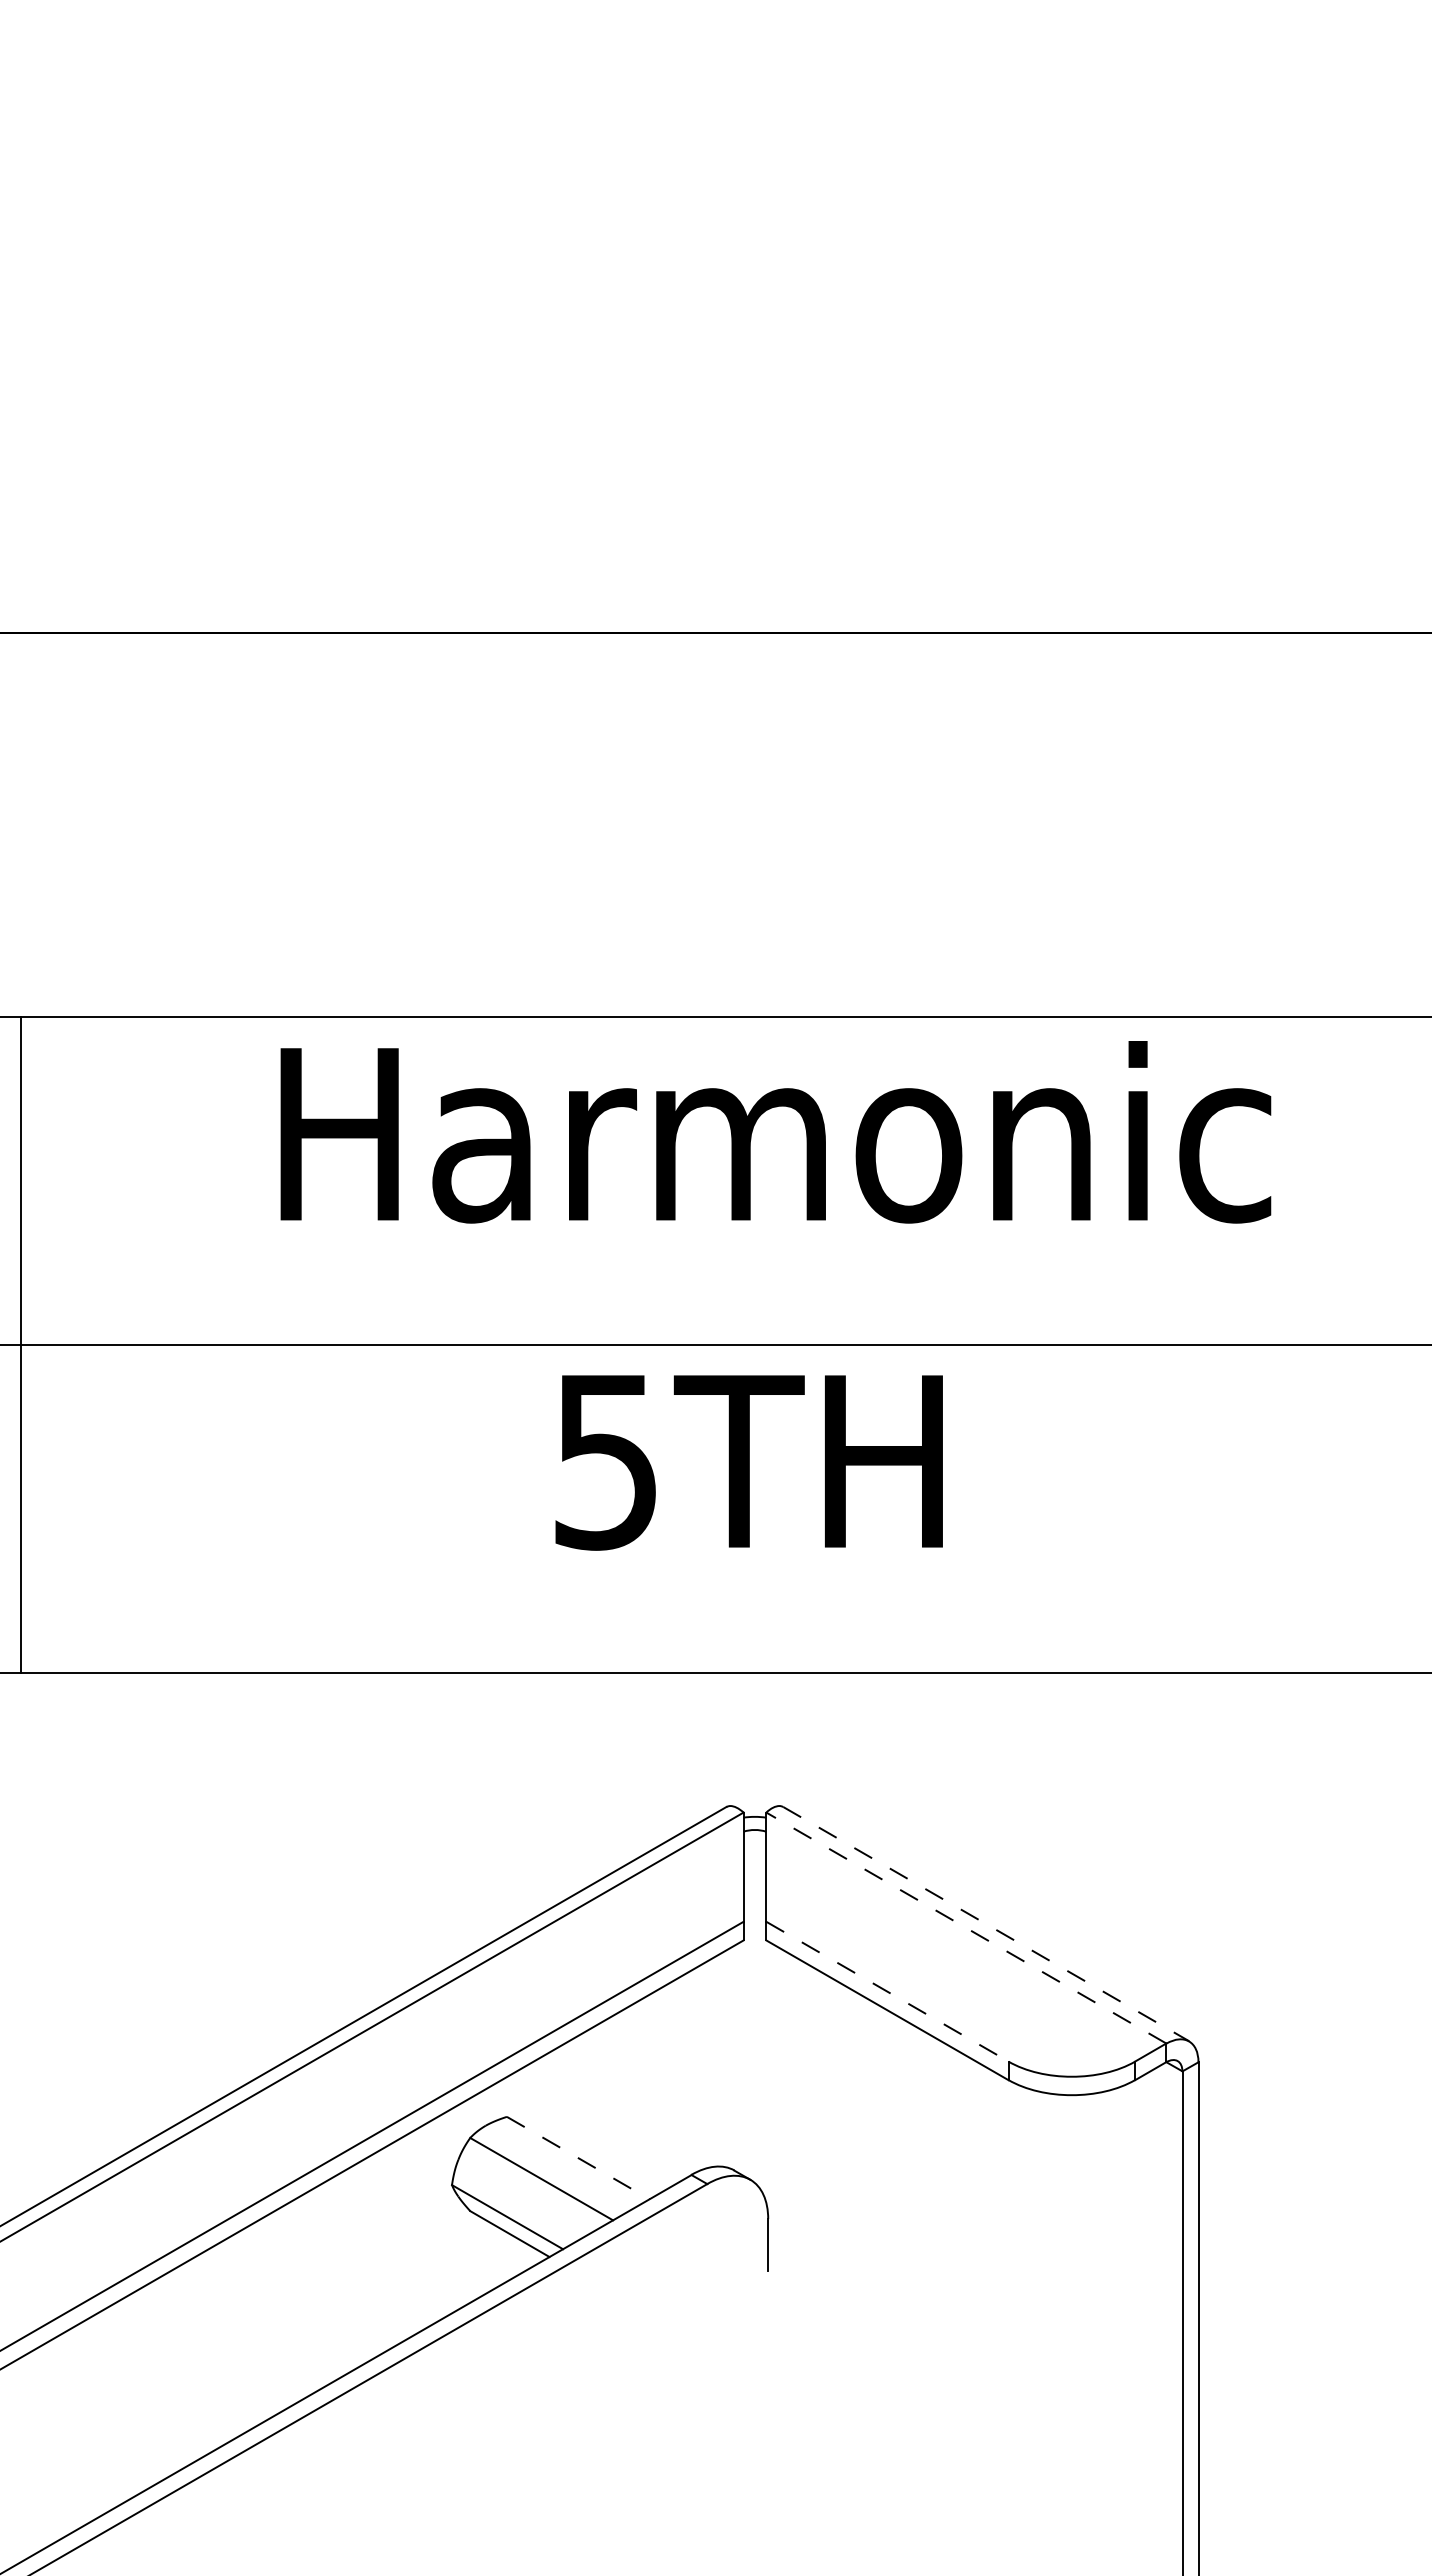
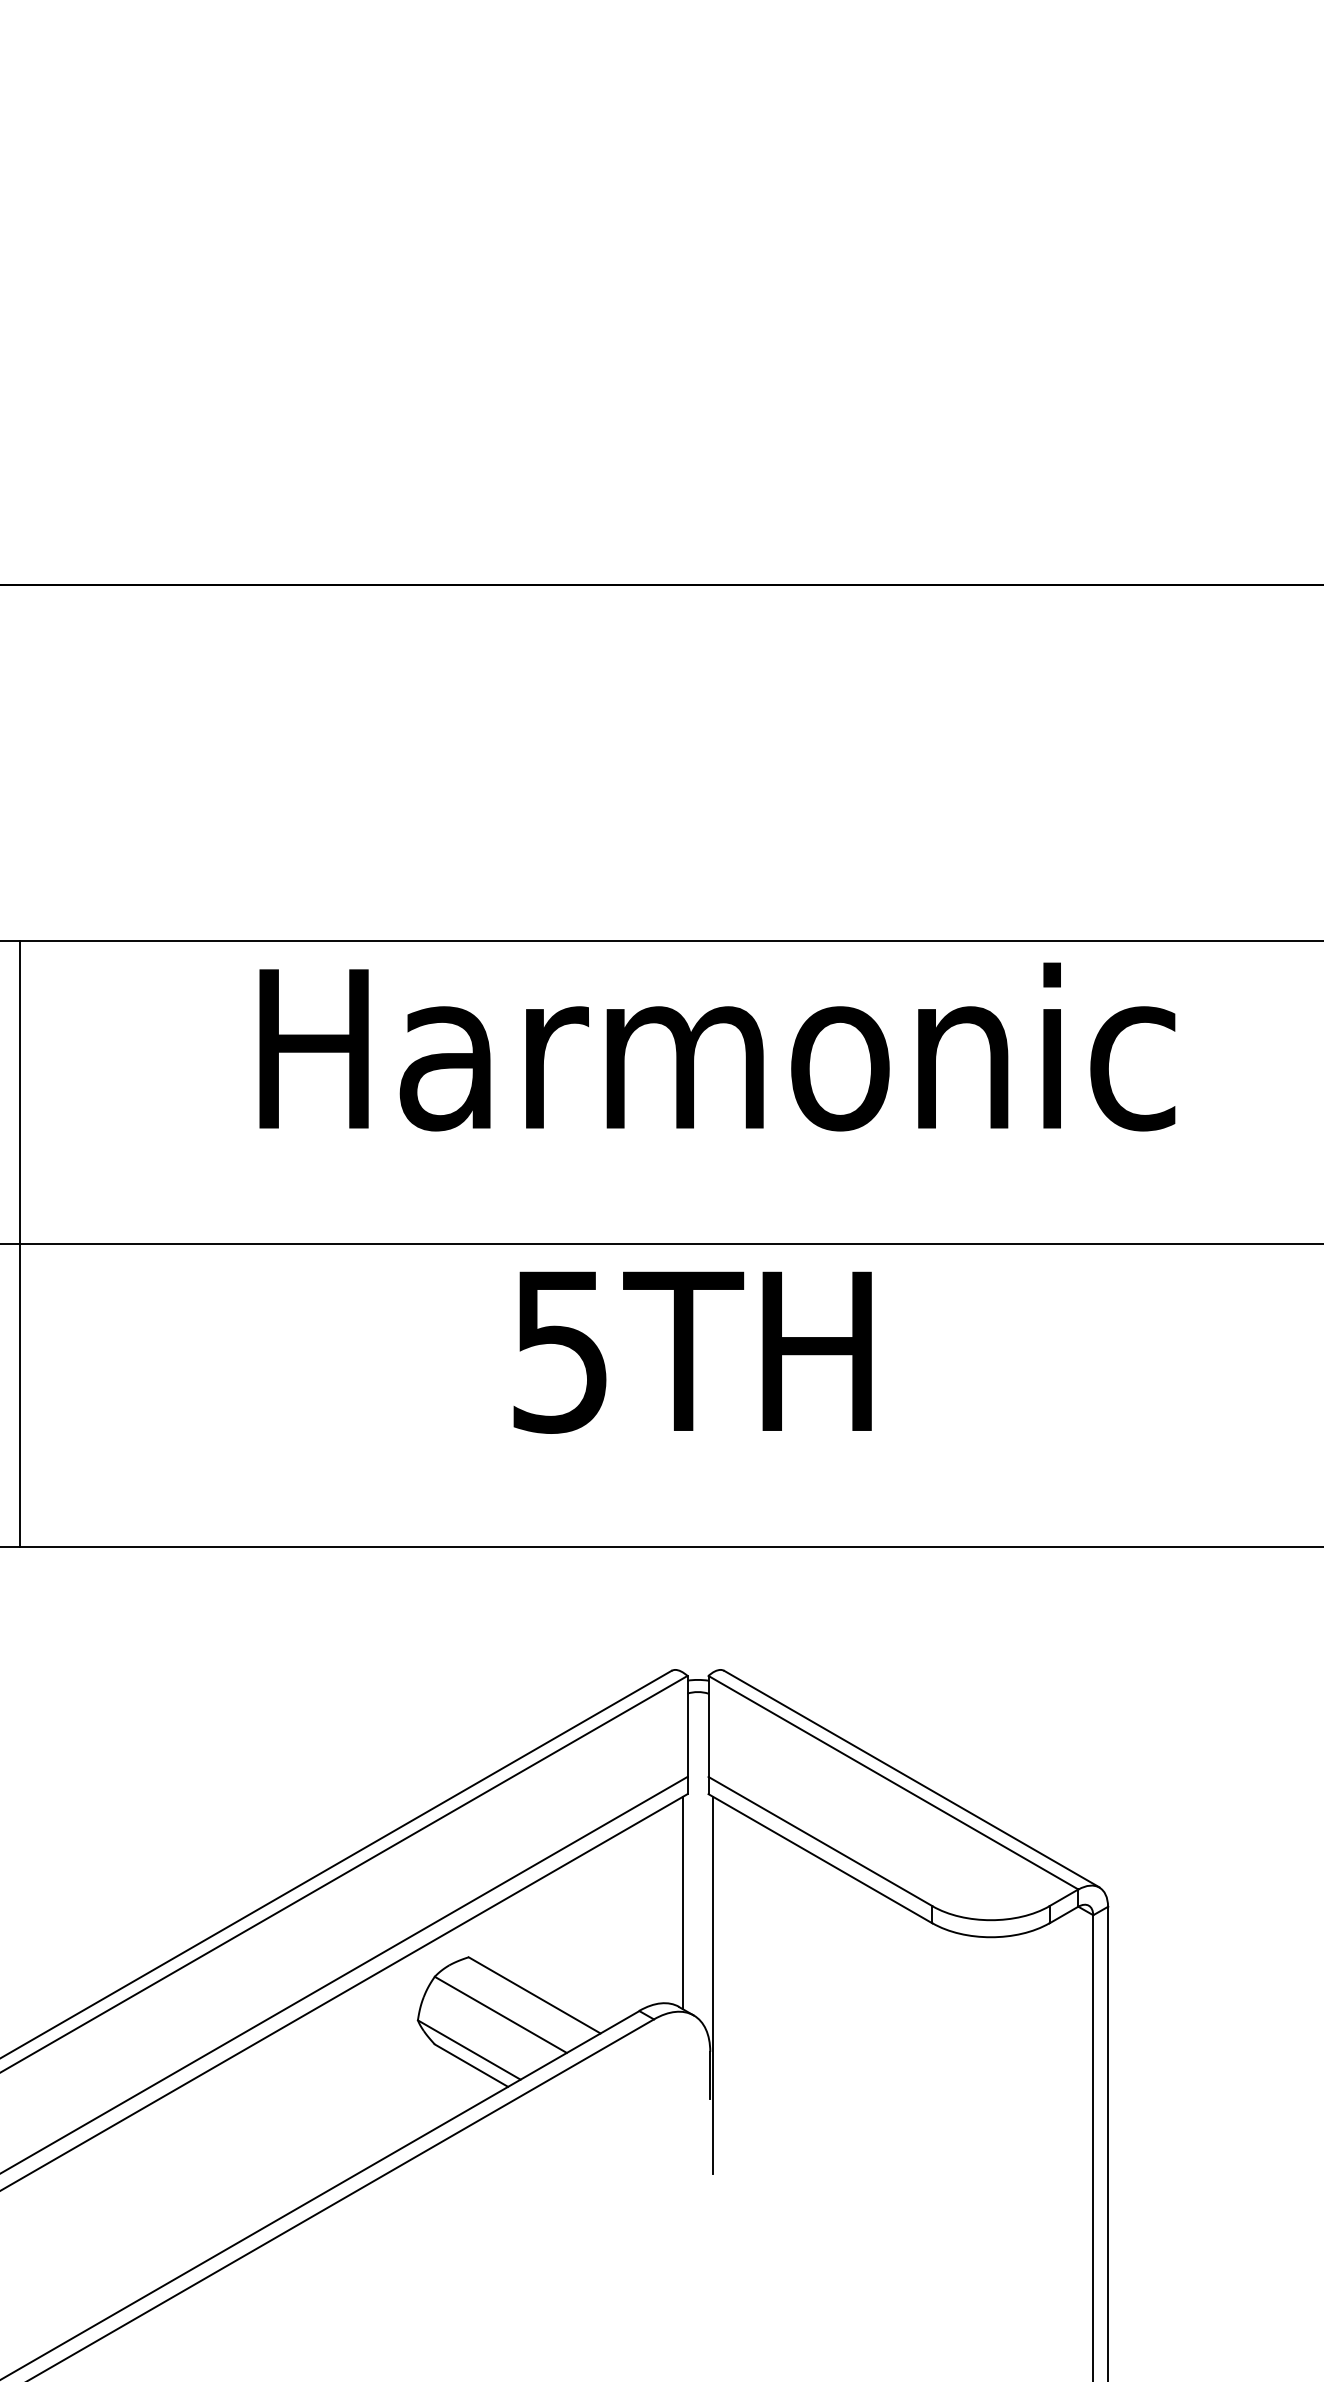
line: (986, 1924) -> (912, 1779), dashed -> solid
line: (966, 1928) -> (893, 1783), dashed -> solid
line: (887, 1991) -> (820, 1841), dashed -> solid
line: (738, 2058) -> (682, 1903), added
line: (771, 2147) -> (713, 1985), added
line: (578, 2158) -> (534, 1995), dashed -> solid

